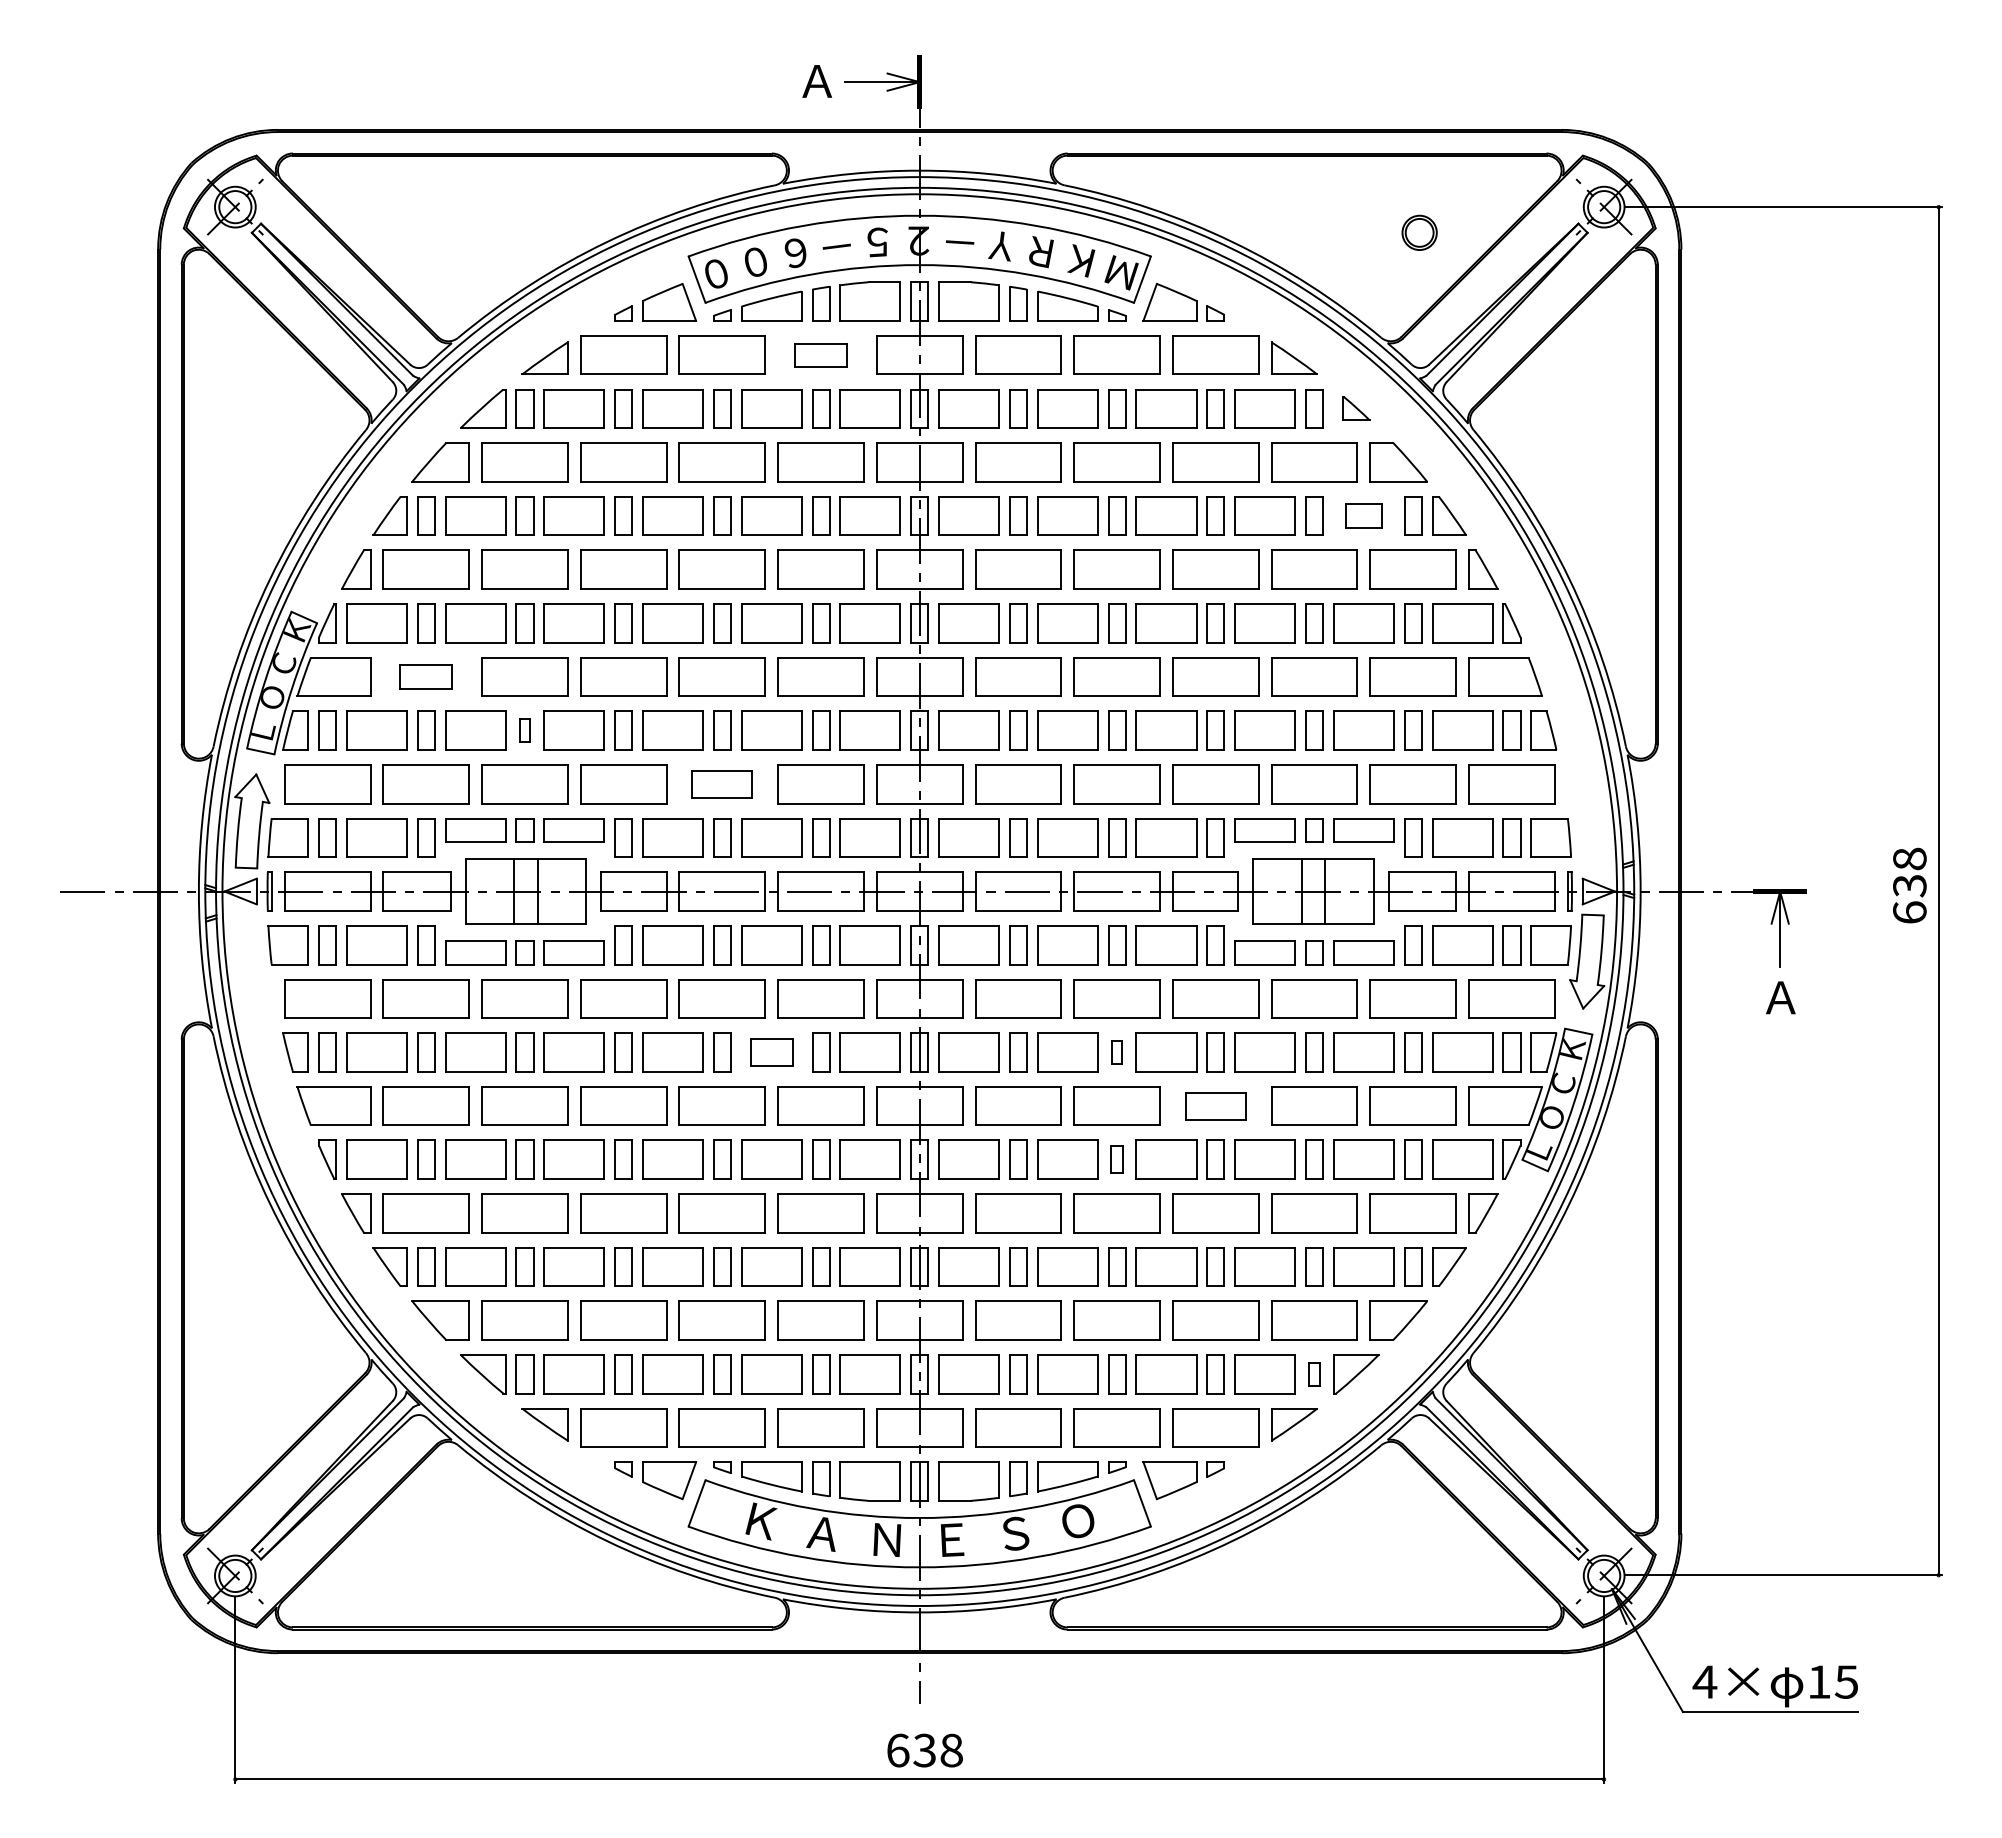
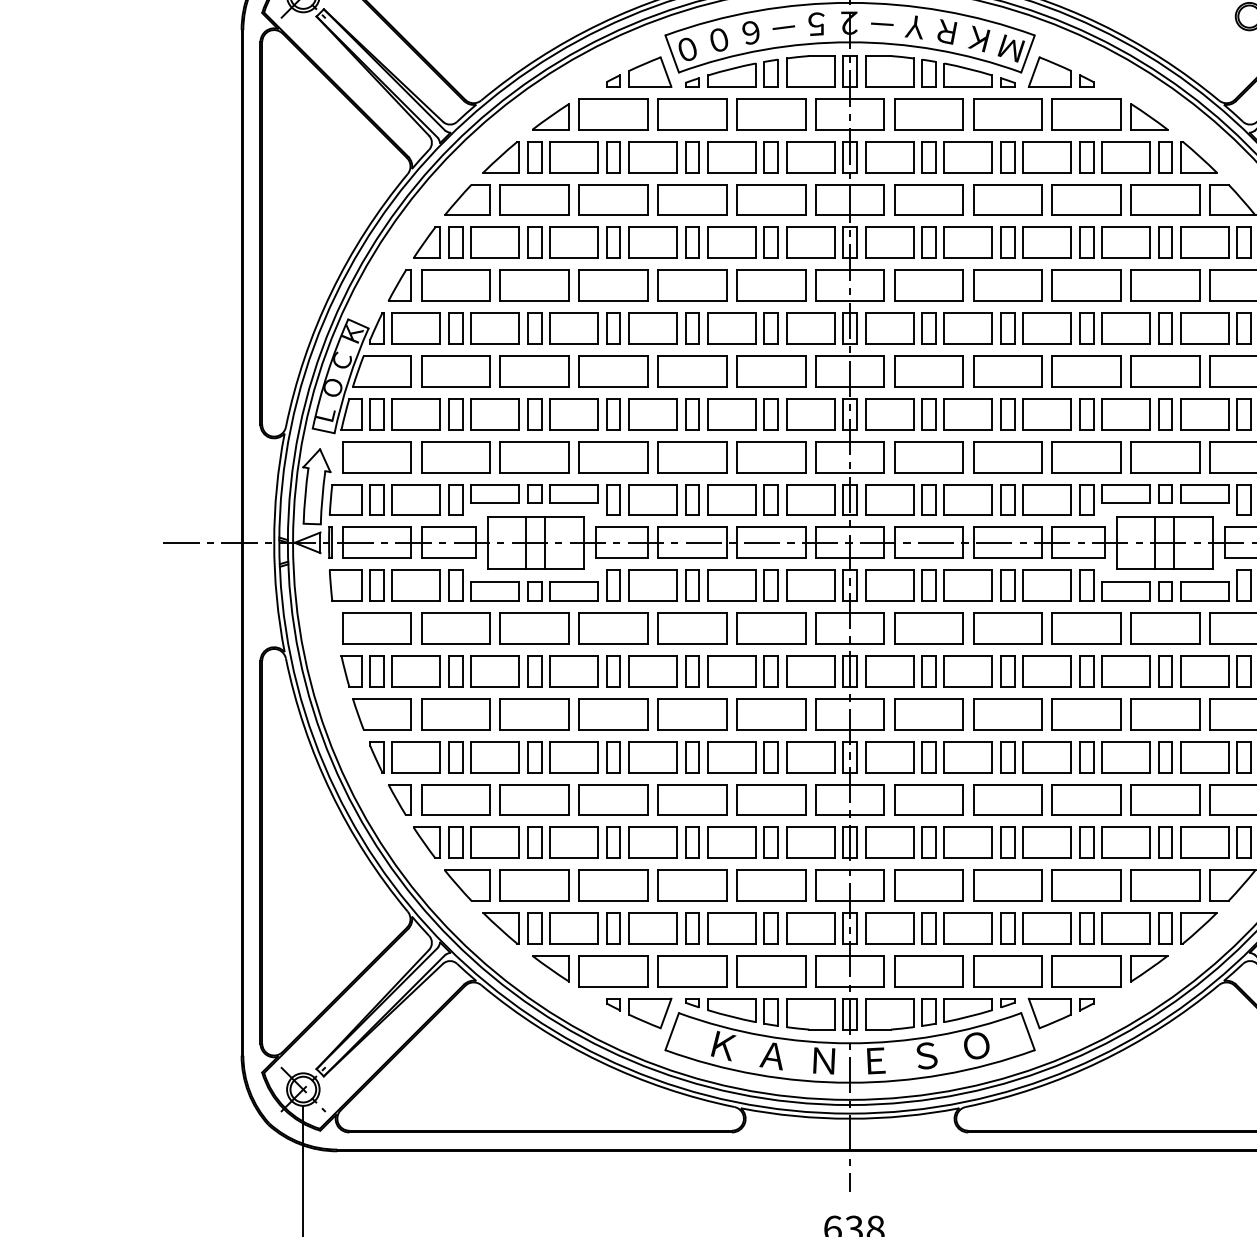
part: (820, 354) -> (770, 113), size x1.67
part: (1356, 408) -> (1199, 156), size x1.67
part: (1363, 515) -> (1204, 242), size x1.67
part: (425, 676) -> (455, 371), size x1.67
part: (524, 730) -> (534, 414), size x1.67
part: (721, 784) -> (691, 457), size x1.43
part: (771, 1052) -> (731, 671), size x1.43
part: (1117, 1052) -> (1008, 671), size x1.67
part: (1215, 1105) -> (1086, 713), size x1.43
part: (1117, 1159) -> (1008, 756), size x1.43
part: (1314, 1374) -> (1165, 928), size x1.67

